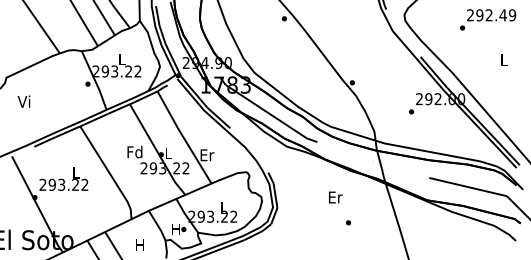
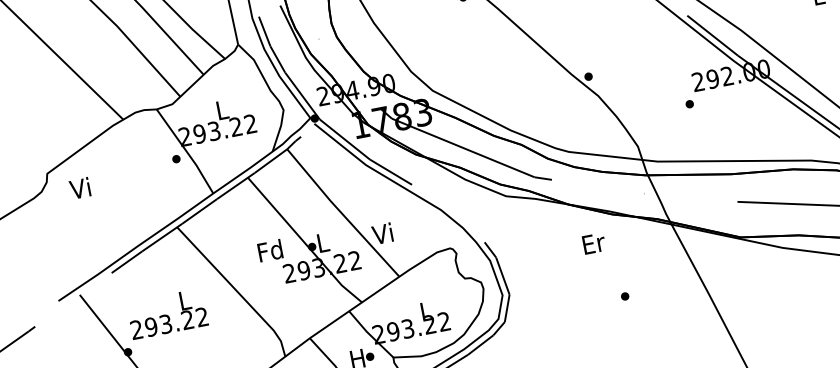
text: (23, 101) -> (79, 188), moved
text: (207, 154) -> (384, 232), Er -> Vi
text: (335, 197) -> (593, 243), moved

